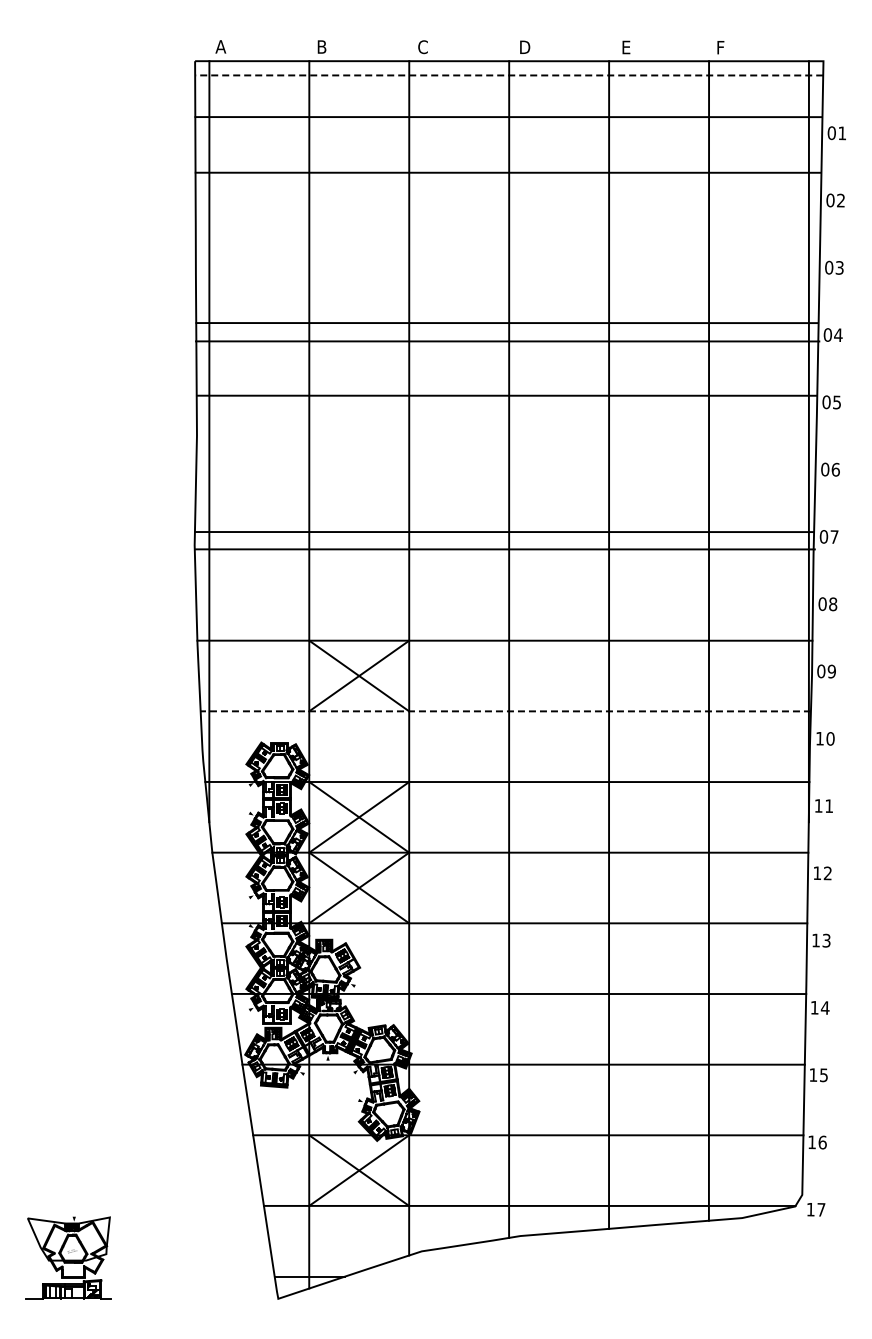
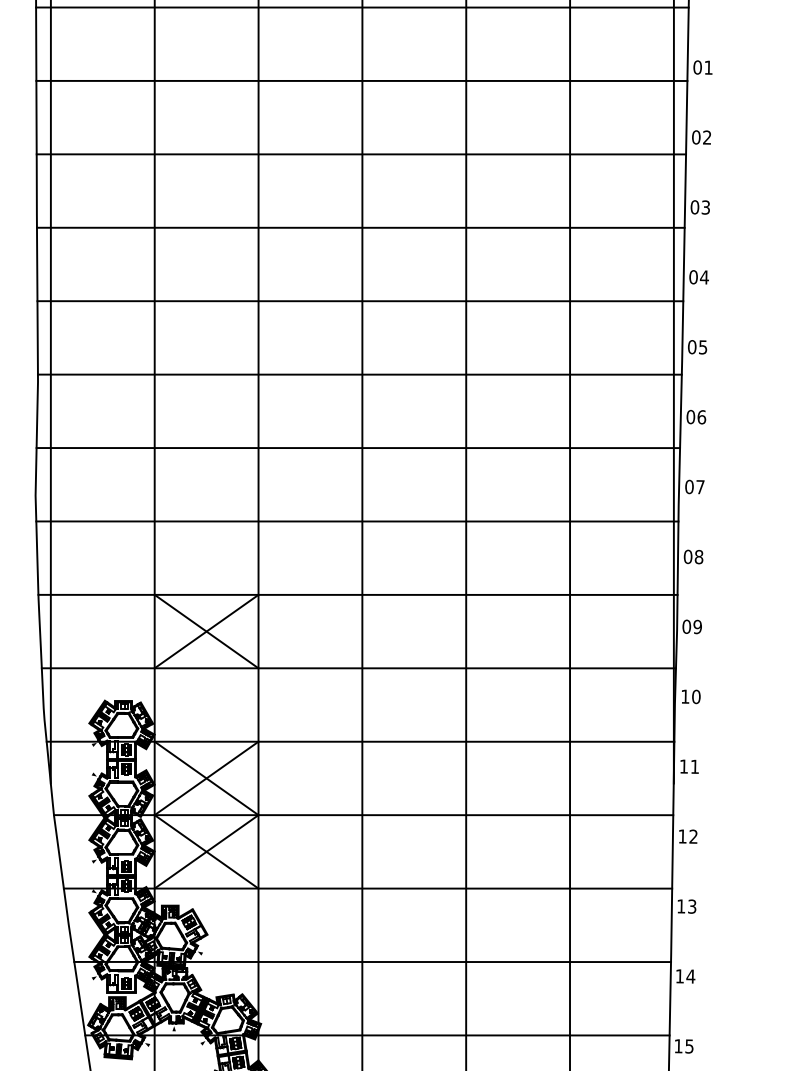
line: (508, 75) -> (361, 7), dashed -> solid
line: (508, 117) -> (361, 81), moved
line: (507, 172) -> (360, 154), moved
line: (506, 323) -> (359, 301), moved
line: (507, 341) -> (360, 227), moved
line: (506, 395) -> (359, 374), moved
line: (504, 532) -> (357, 521), moved
line: (504, 549) -> (357, 448), moved
line: (505, 711) -> (358, 668), dashed -> solid

